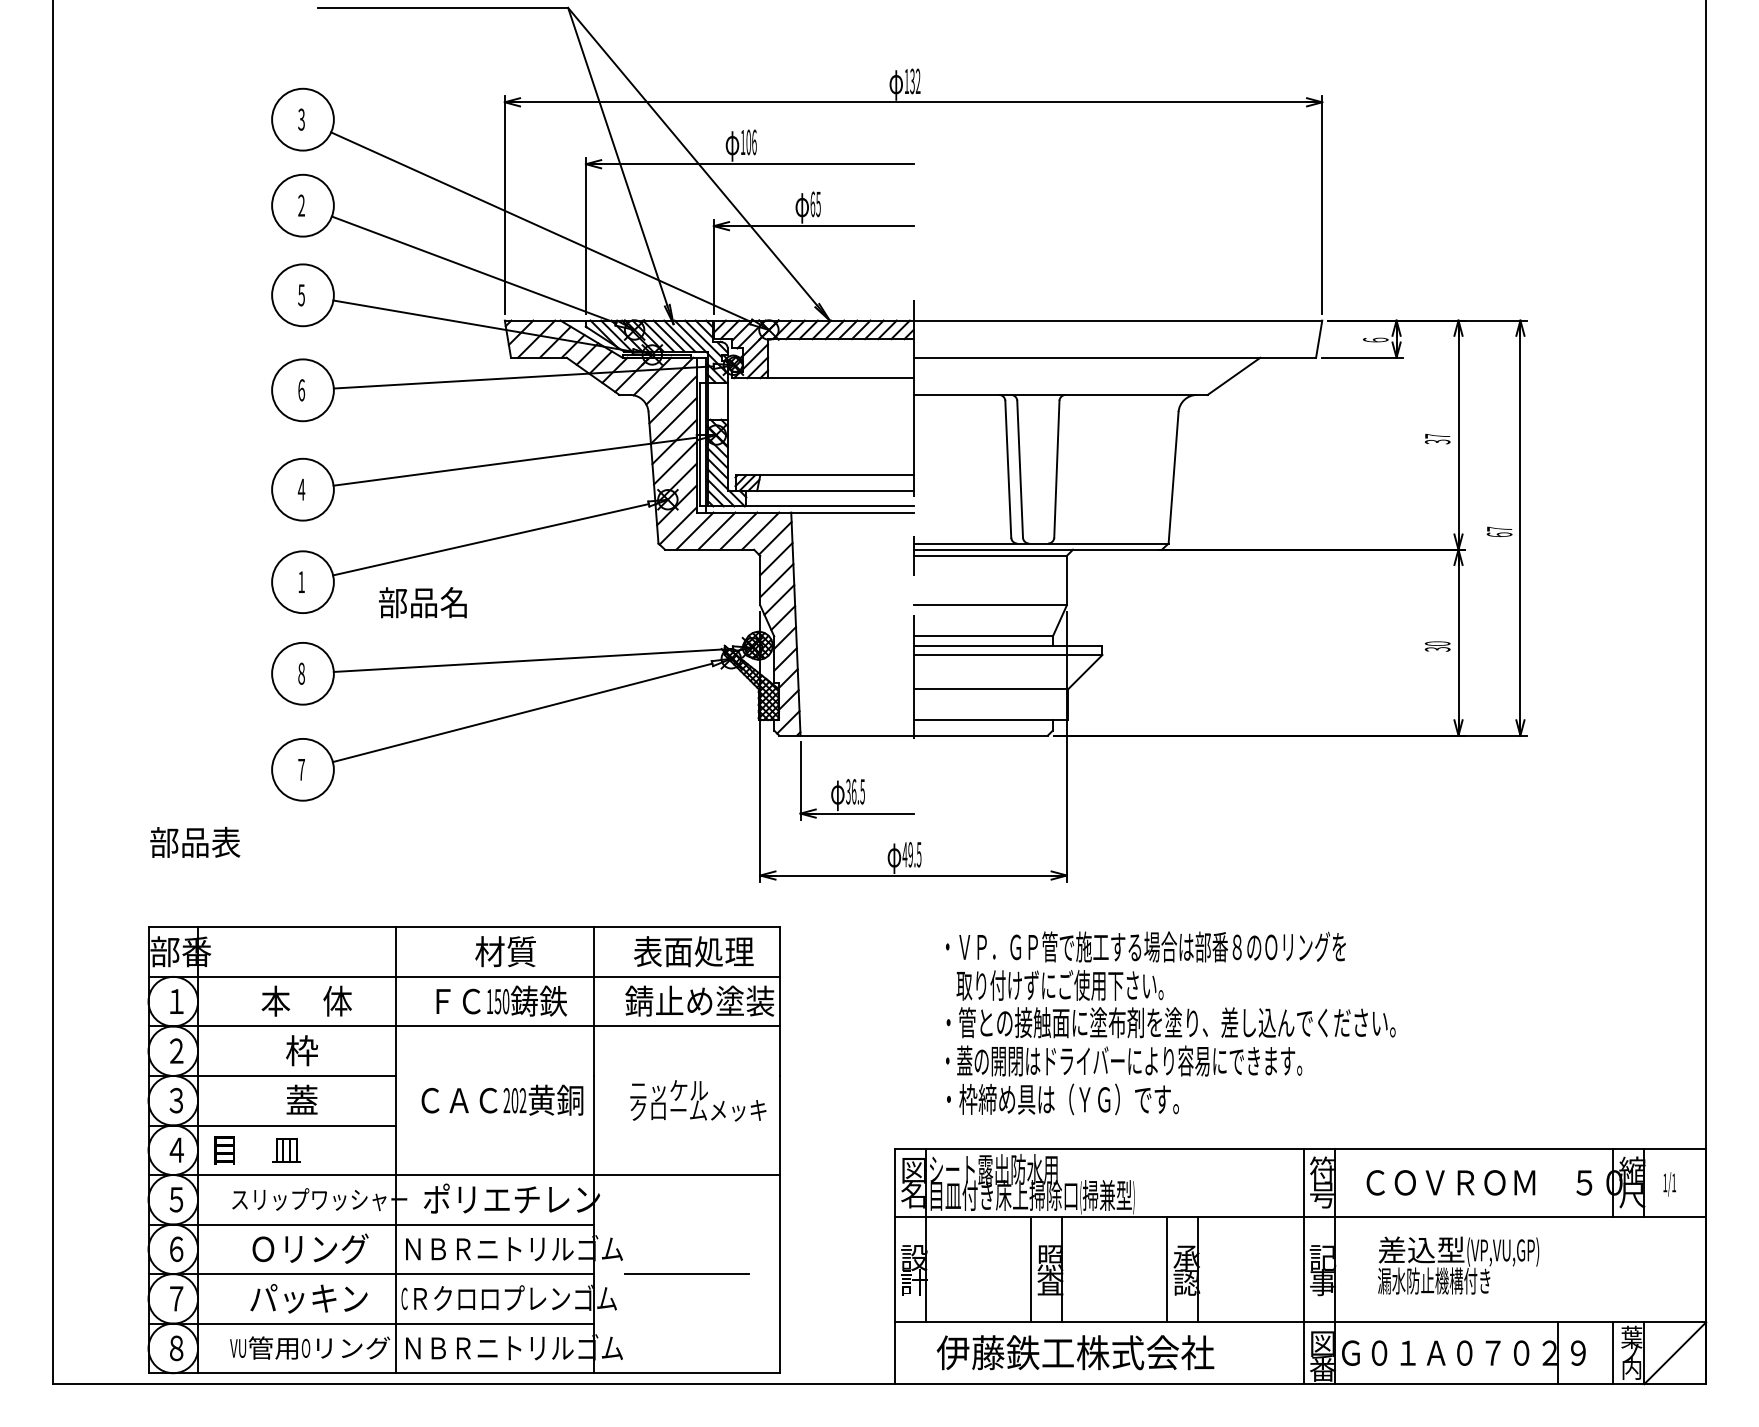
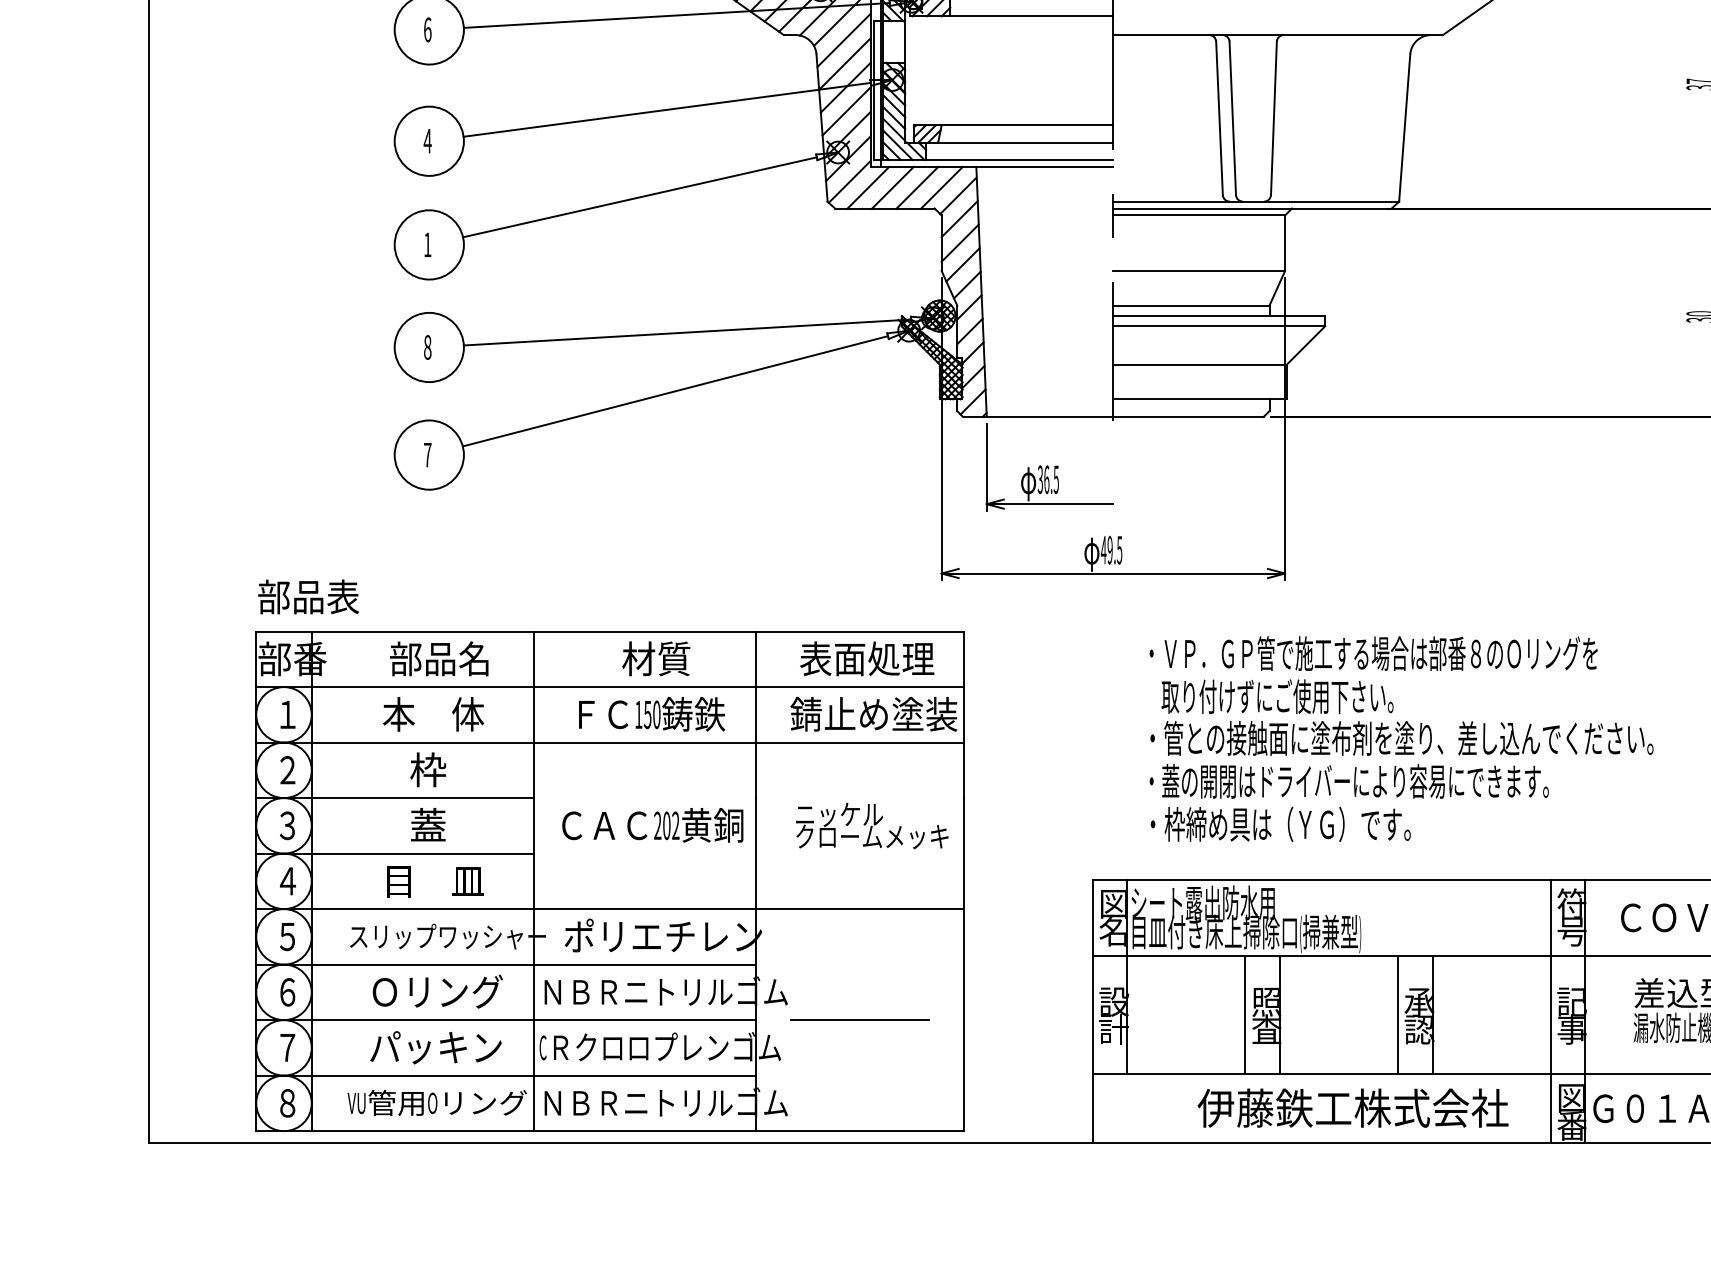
text: (422, 602) -> (438, 658), moved
text: (195, 841) -> (308, 595), moved
text: (257, 1150) -> (435, 881), moved
text: (1075, 1352) -> (1353, 1107), moved

